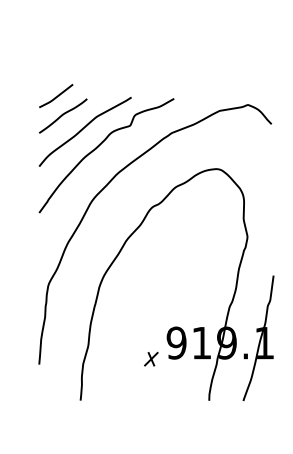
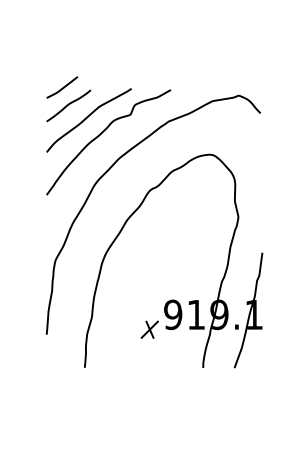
part: (150, 359) -> (149, 329), size x1.4

